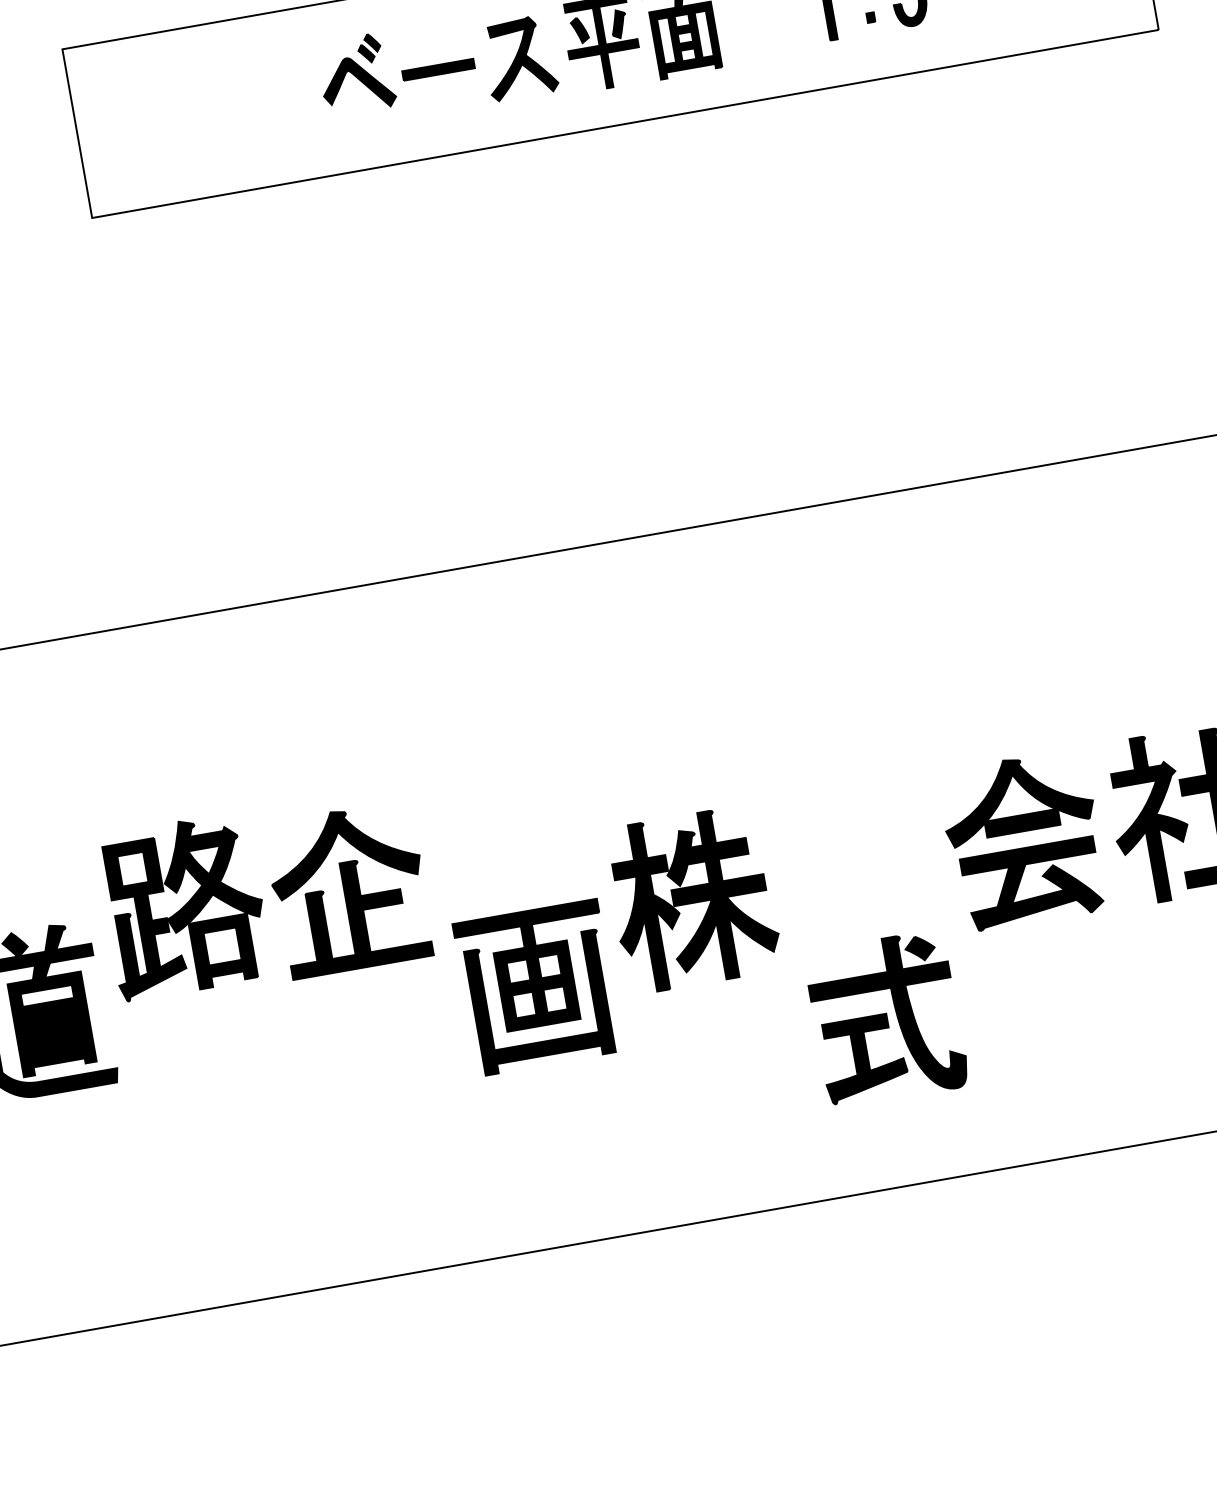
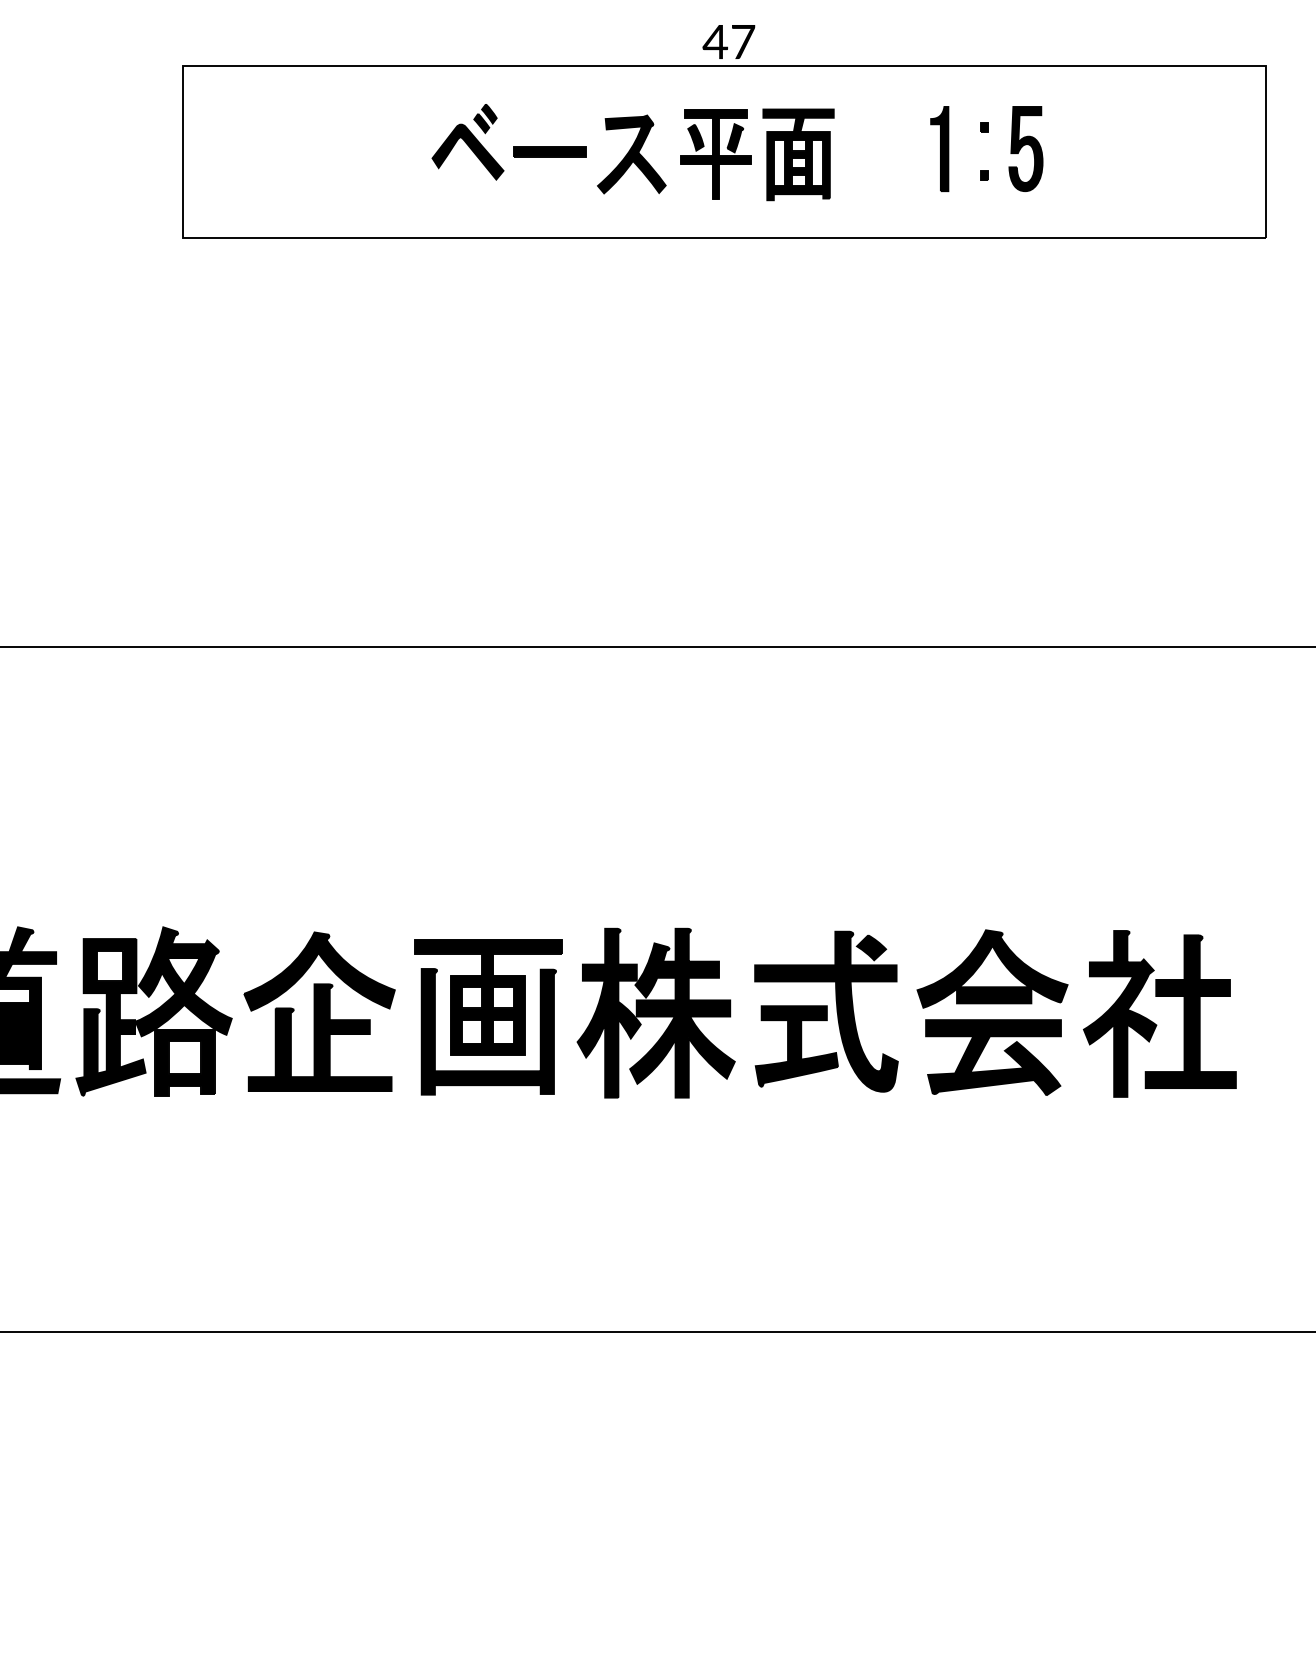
part: (349, 889) -> (319, 1011), moved
part: (183, 906) -> (153, 1011), moved
part: (538, 988) -> (488, 1017), moved
part: (886, 1018) -> (826, 1011), moved

